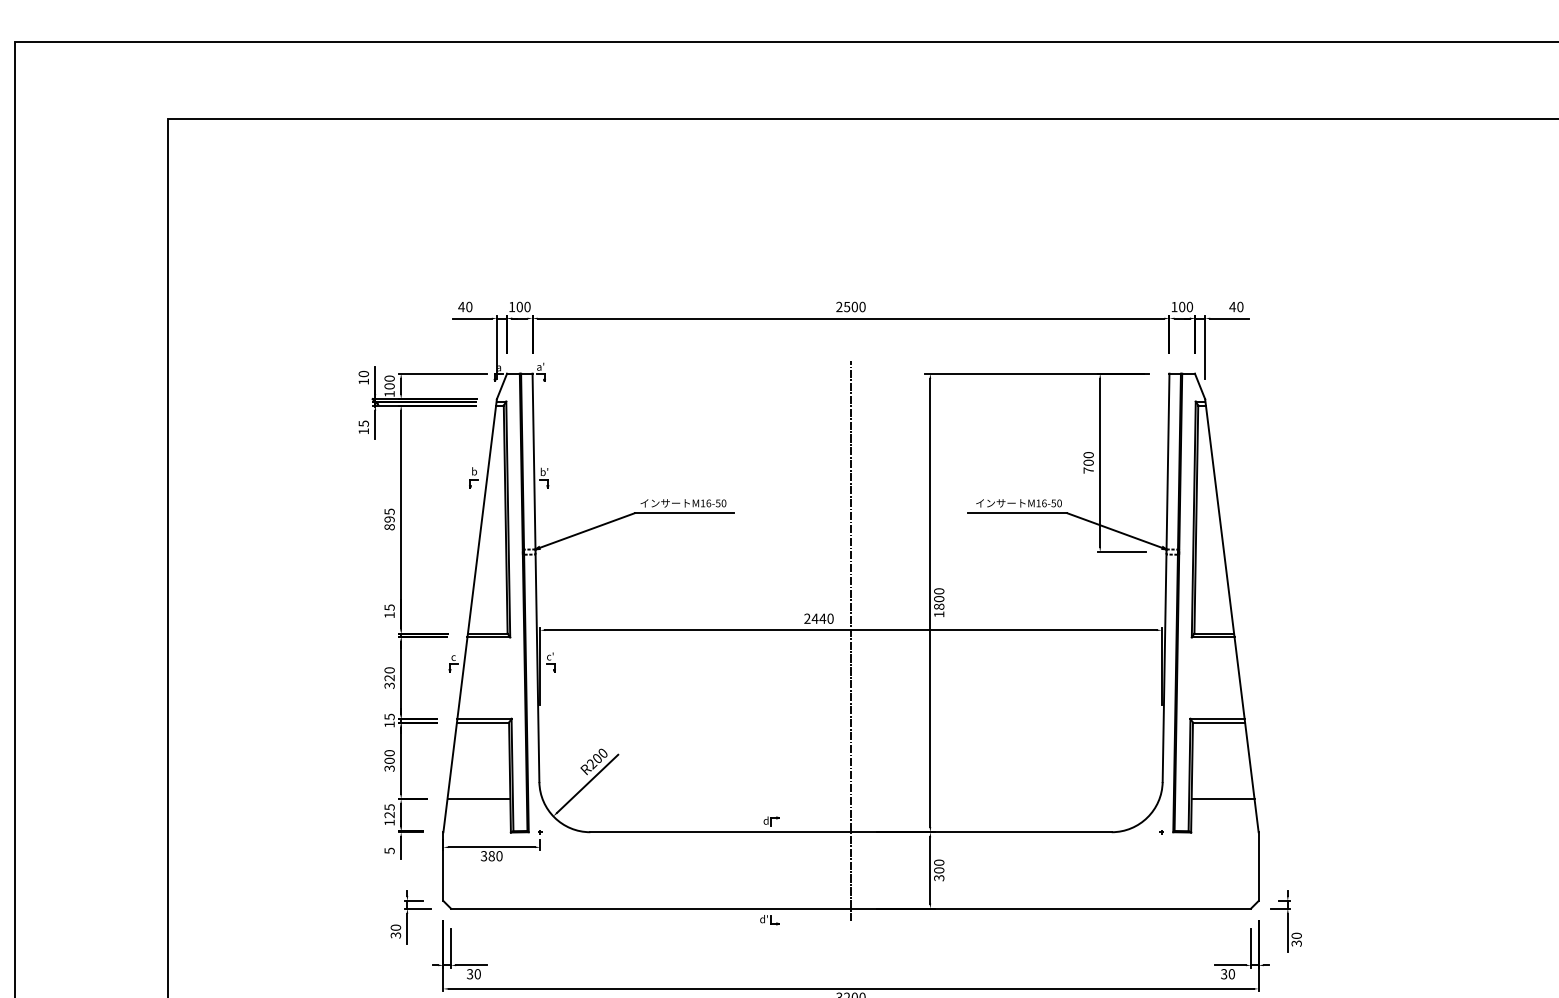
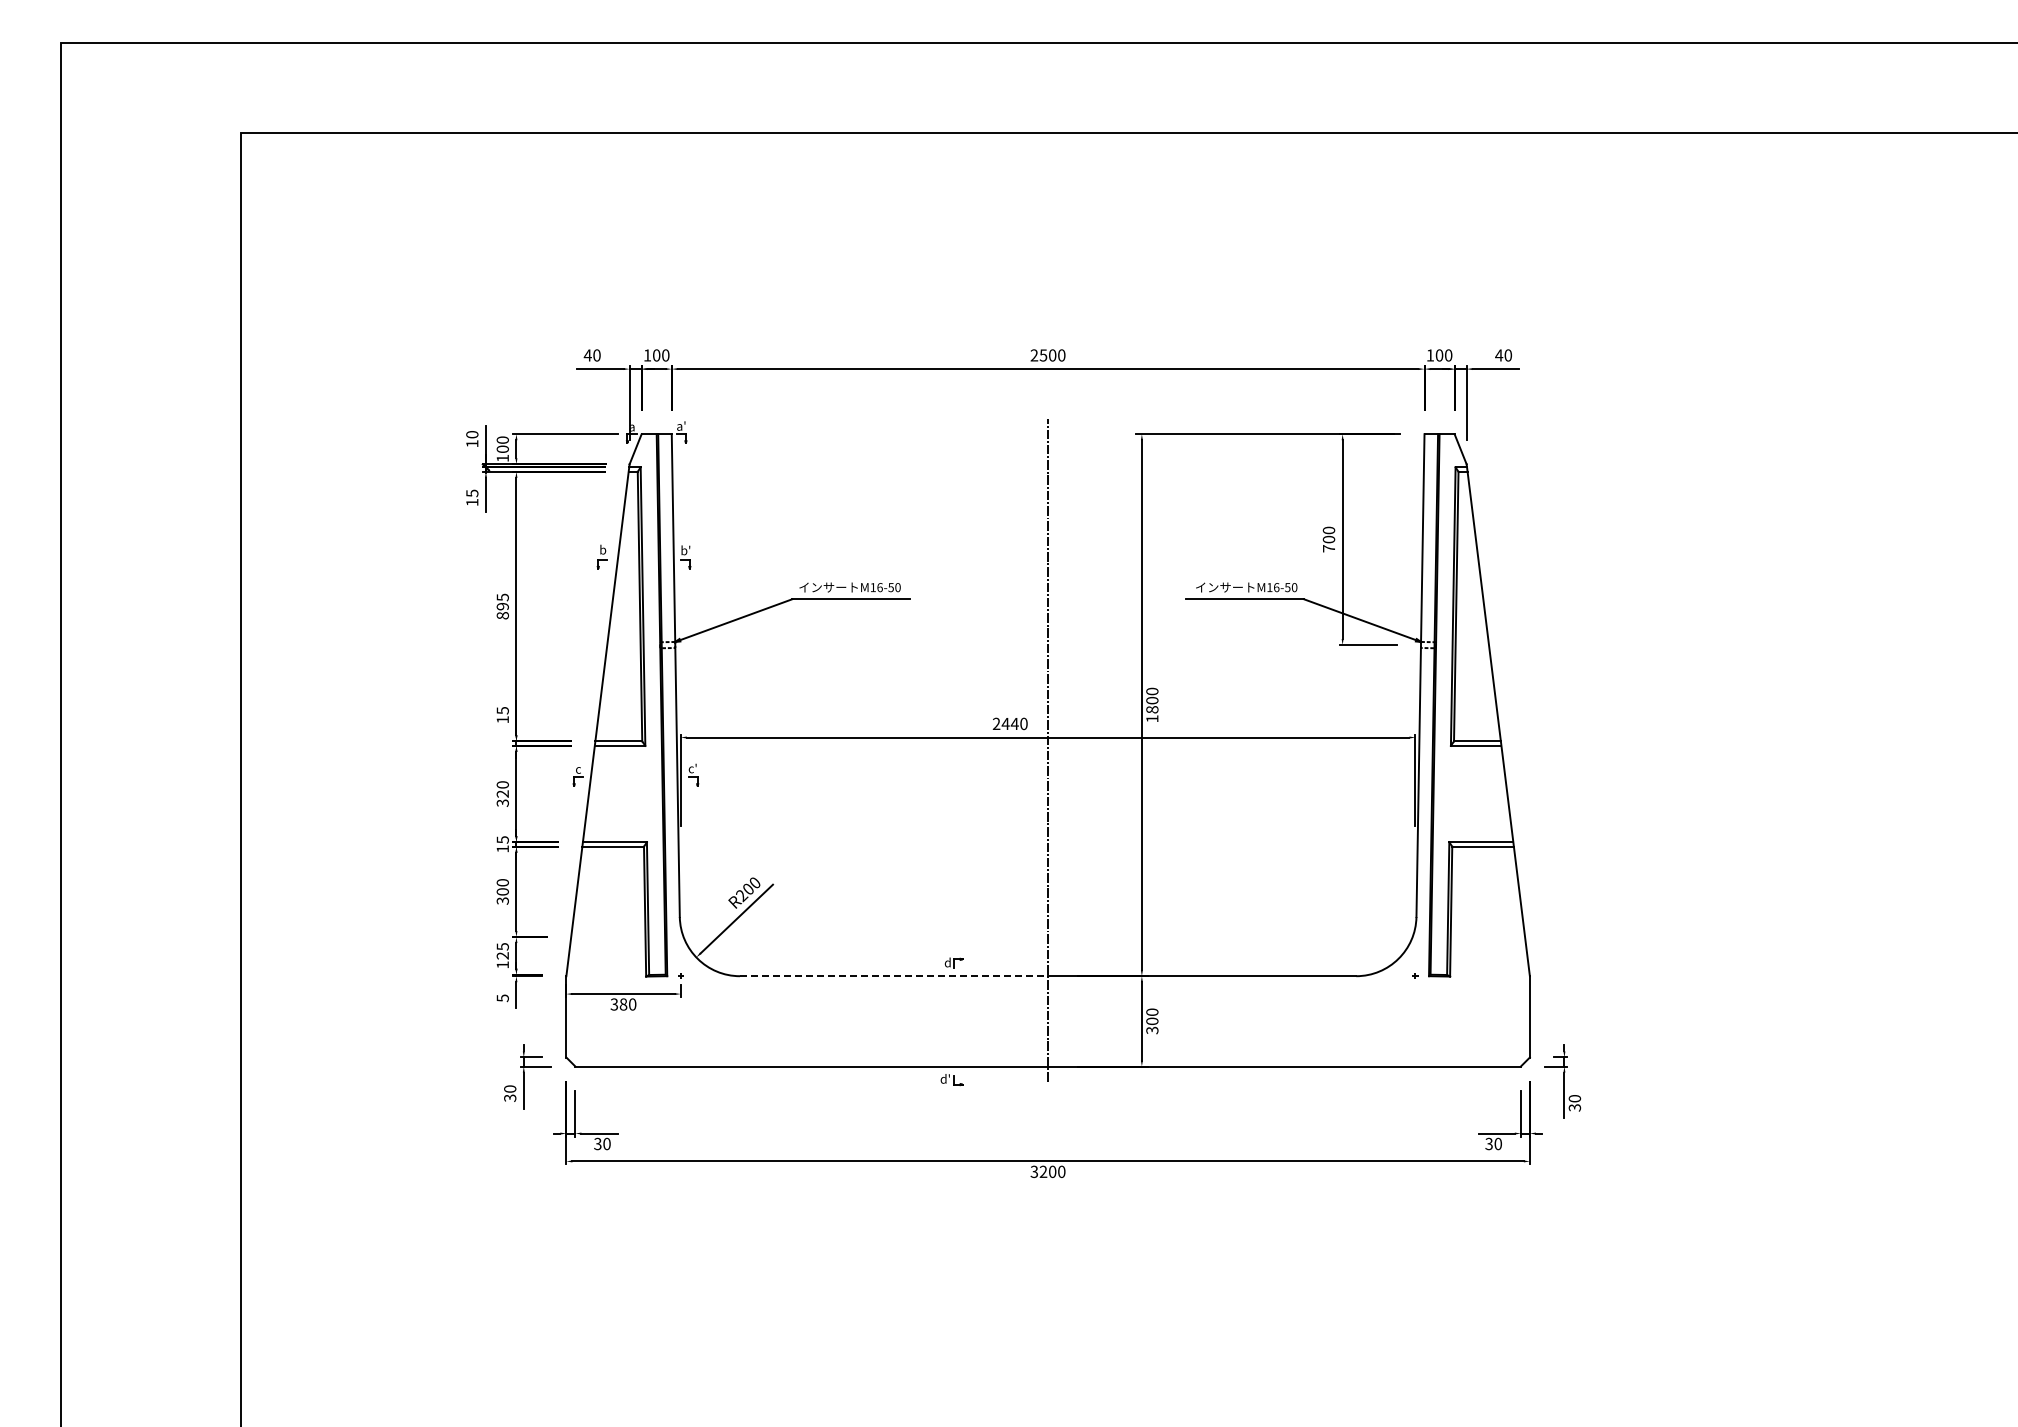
line: (479, 799) -> (608, 937), removed
line: (1222, 799) -> (1487, 937), removed
line: (721, 832) -> (894, 976), solid -> dashed

